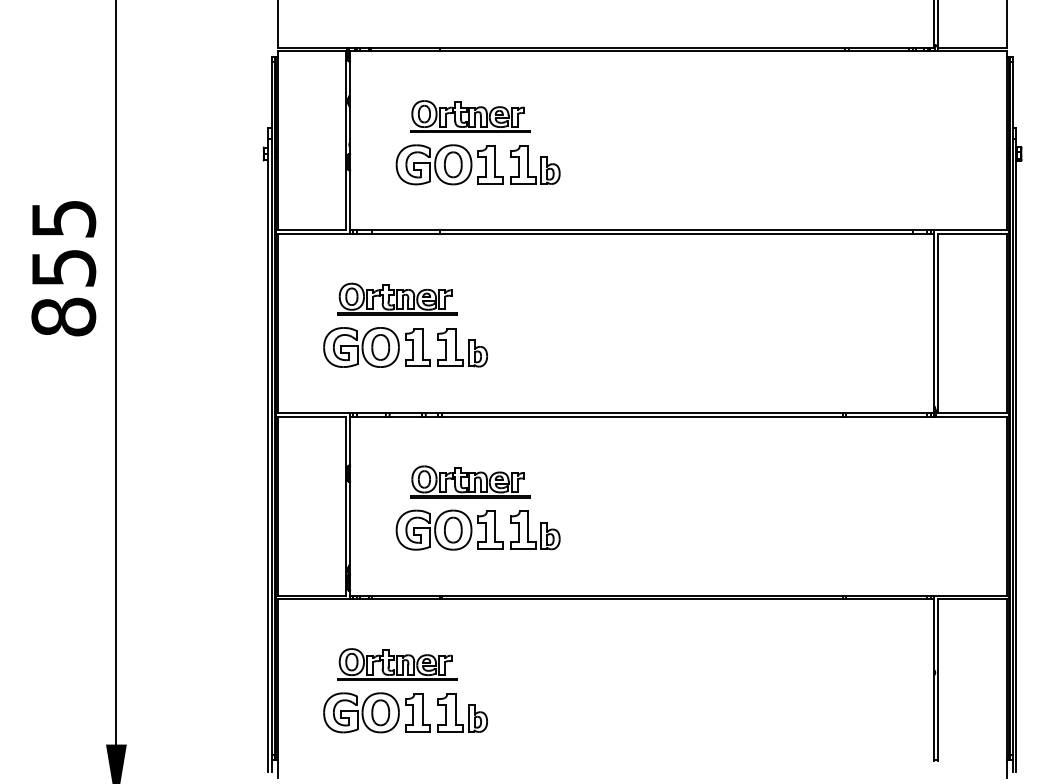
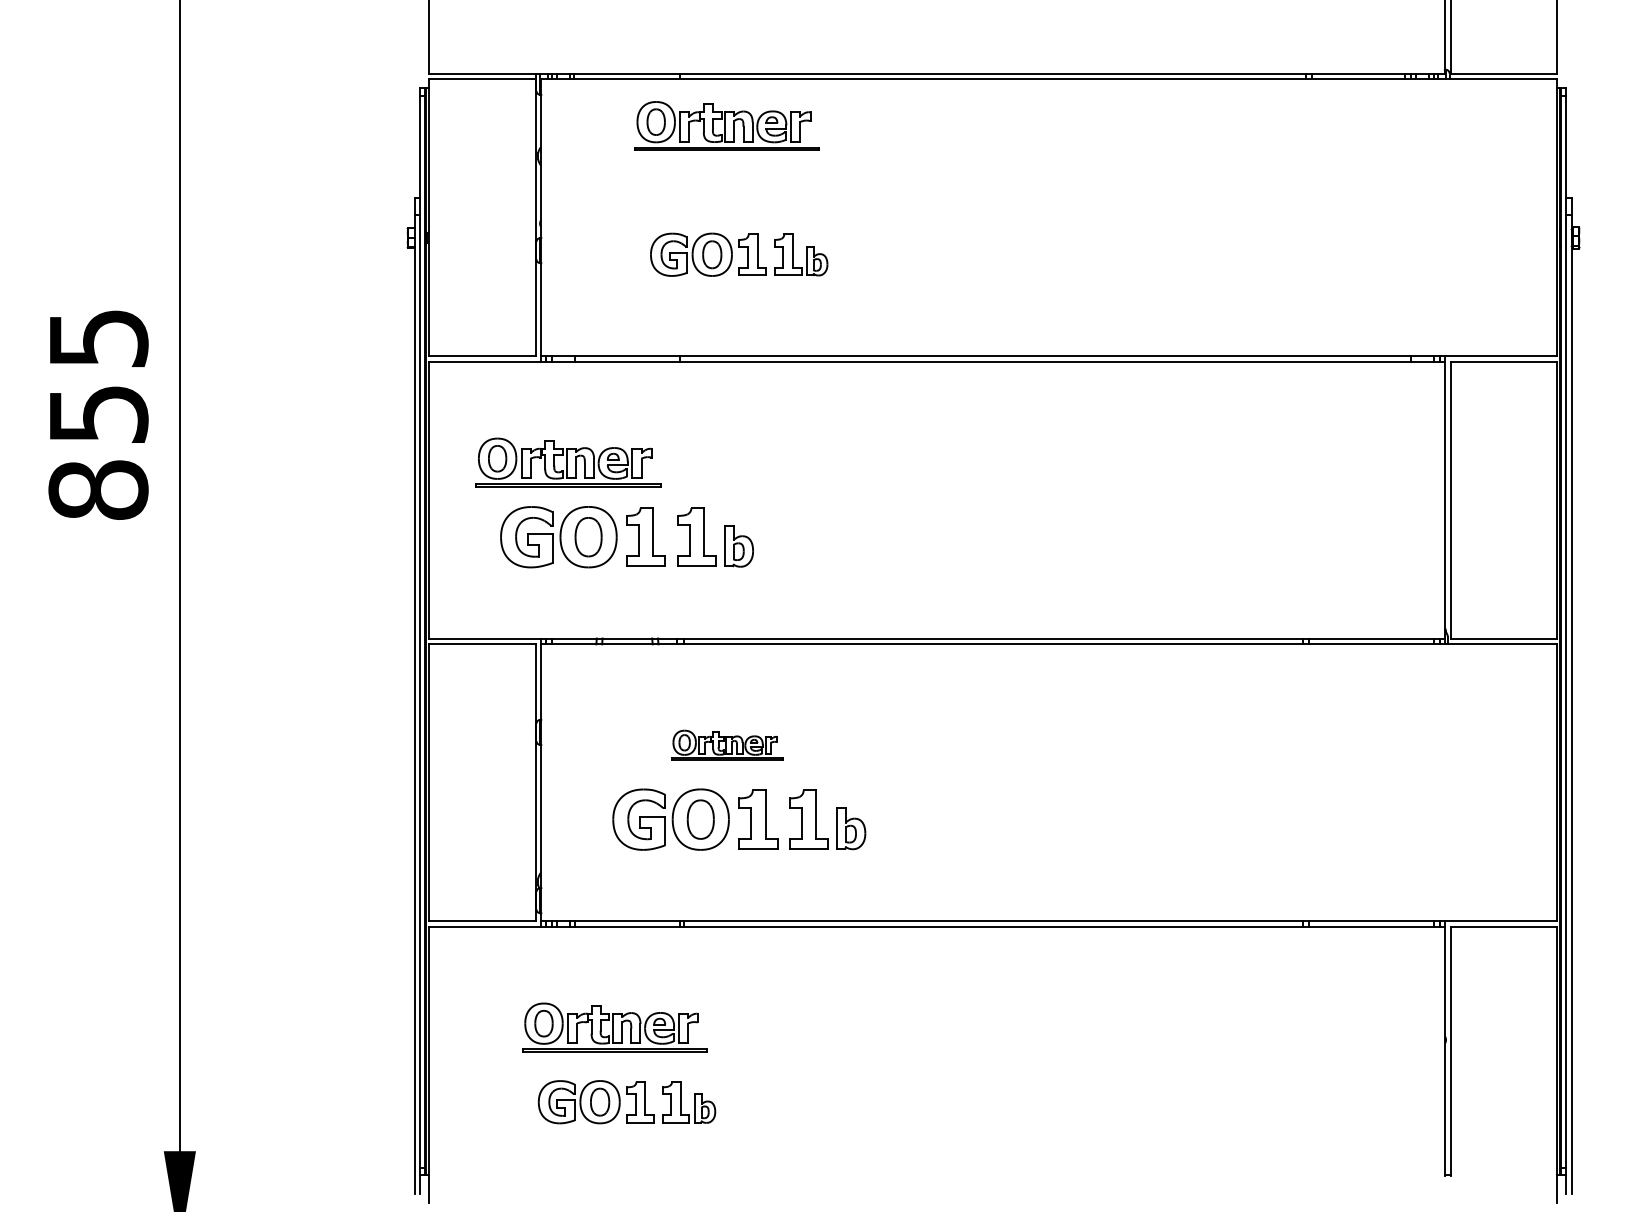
part: (470, 116) -> (727, 125), moved
part: (477, 164) -> (738, 254), size x0.7
part: (397, 298) -> (568, 461), moved
part: (470, 481) -> (727, 744), size x0.6
part: (405, 712) -> (626, 1101), size x0.7

